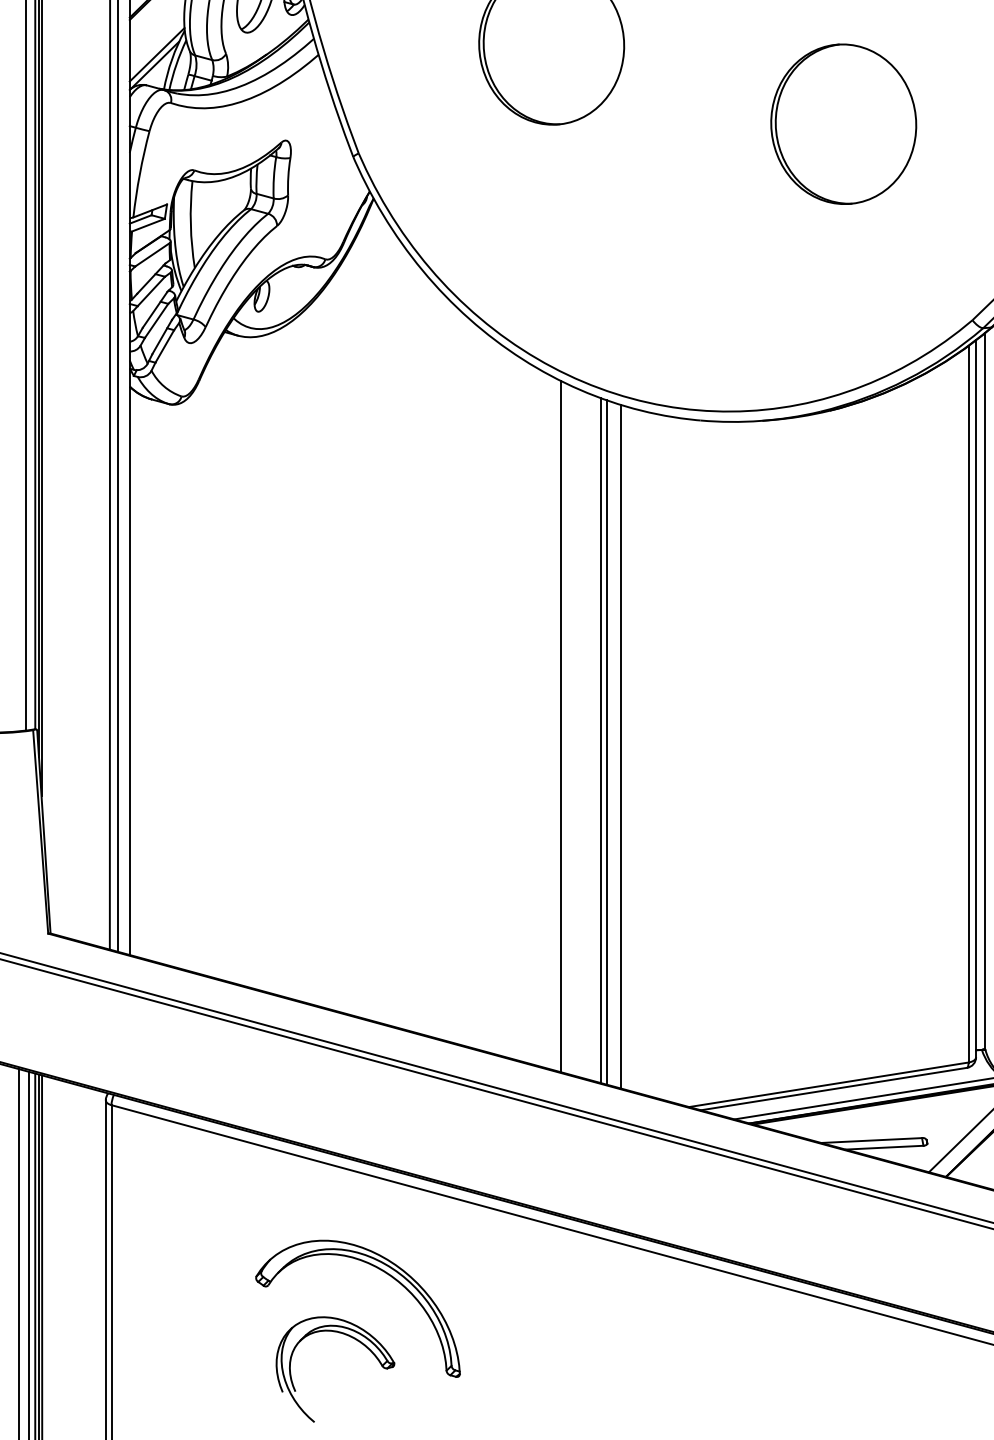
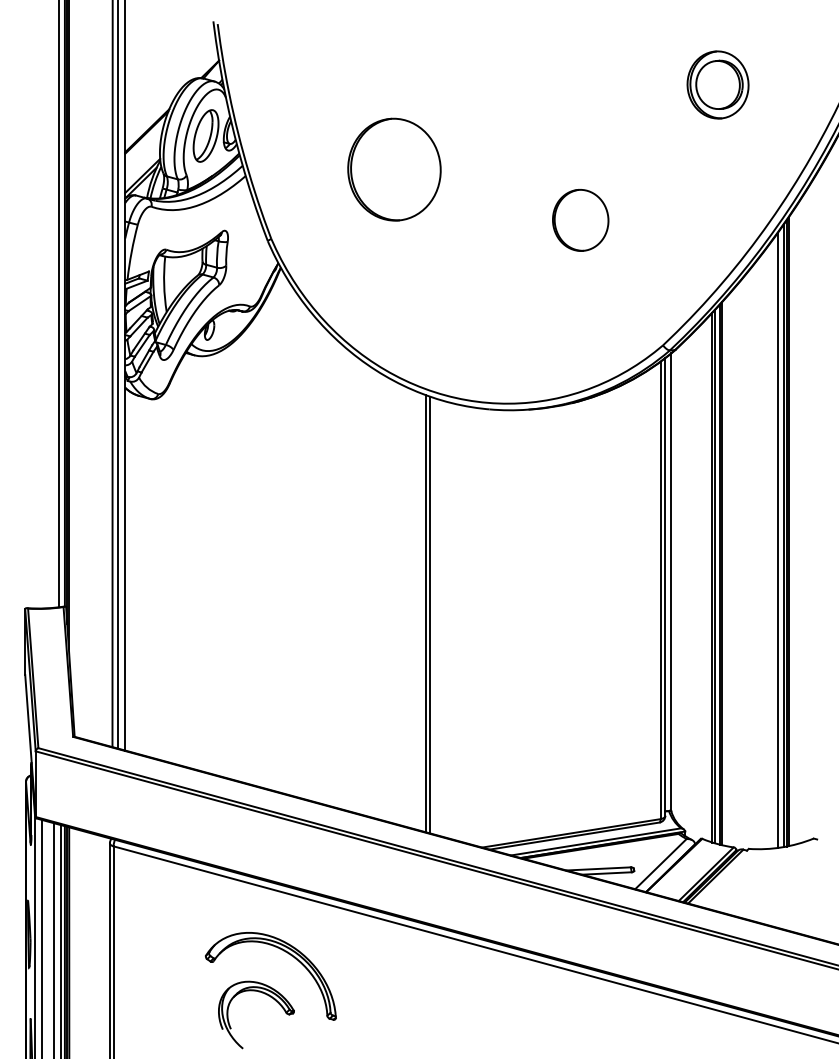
part: (843, 124) -> (580, 220), size x0.6
line: (561, 726) -> (400, 604), removed
line: (620, 746) -> (438, 617), removed

